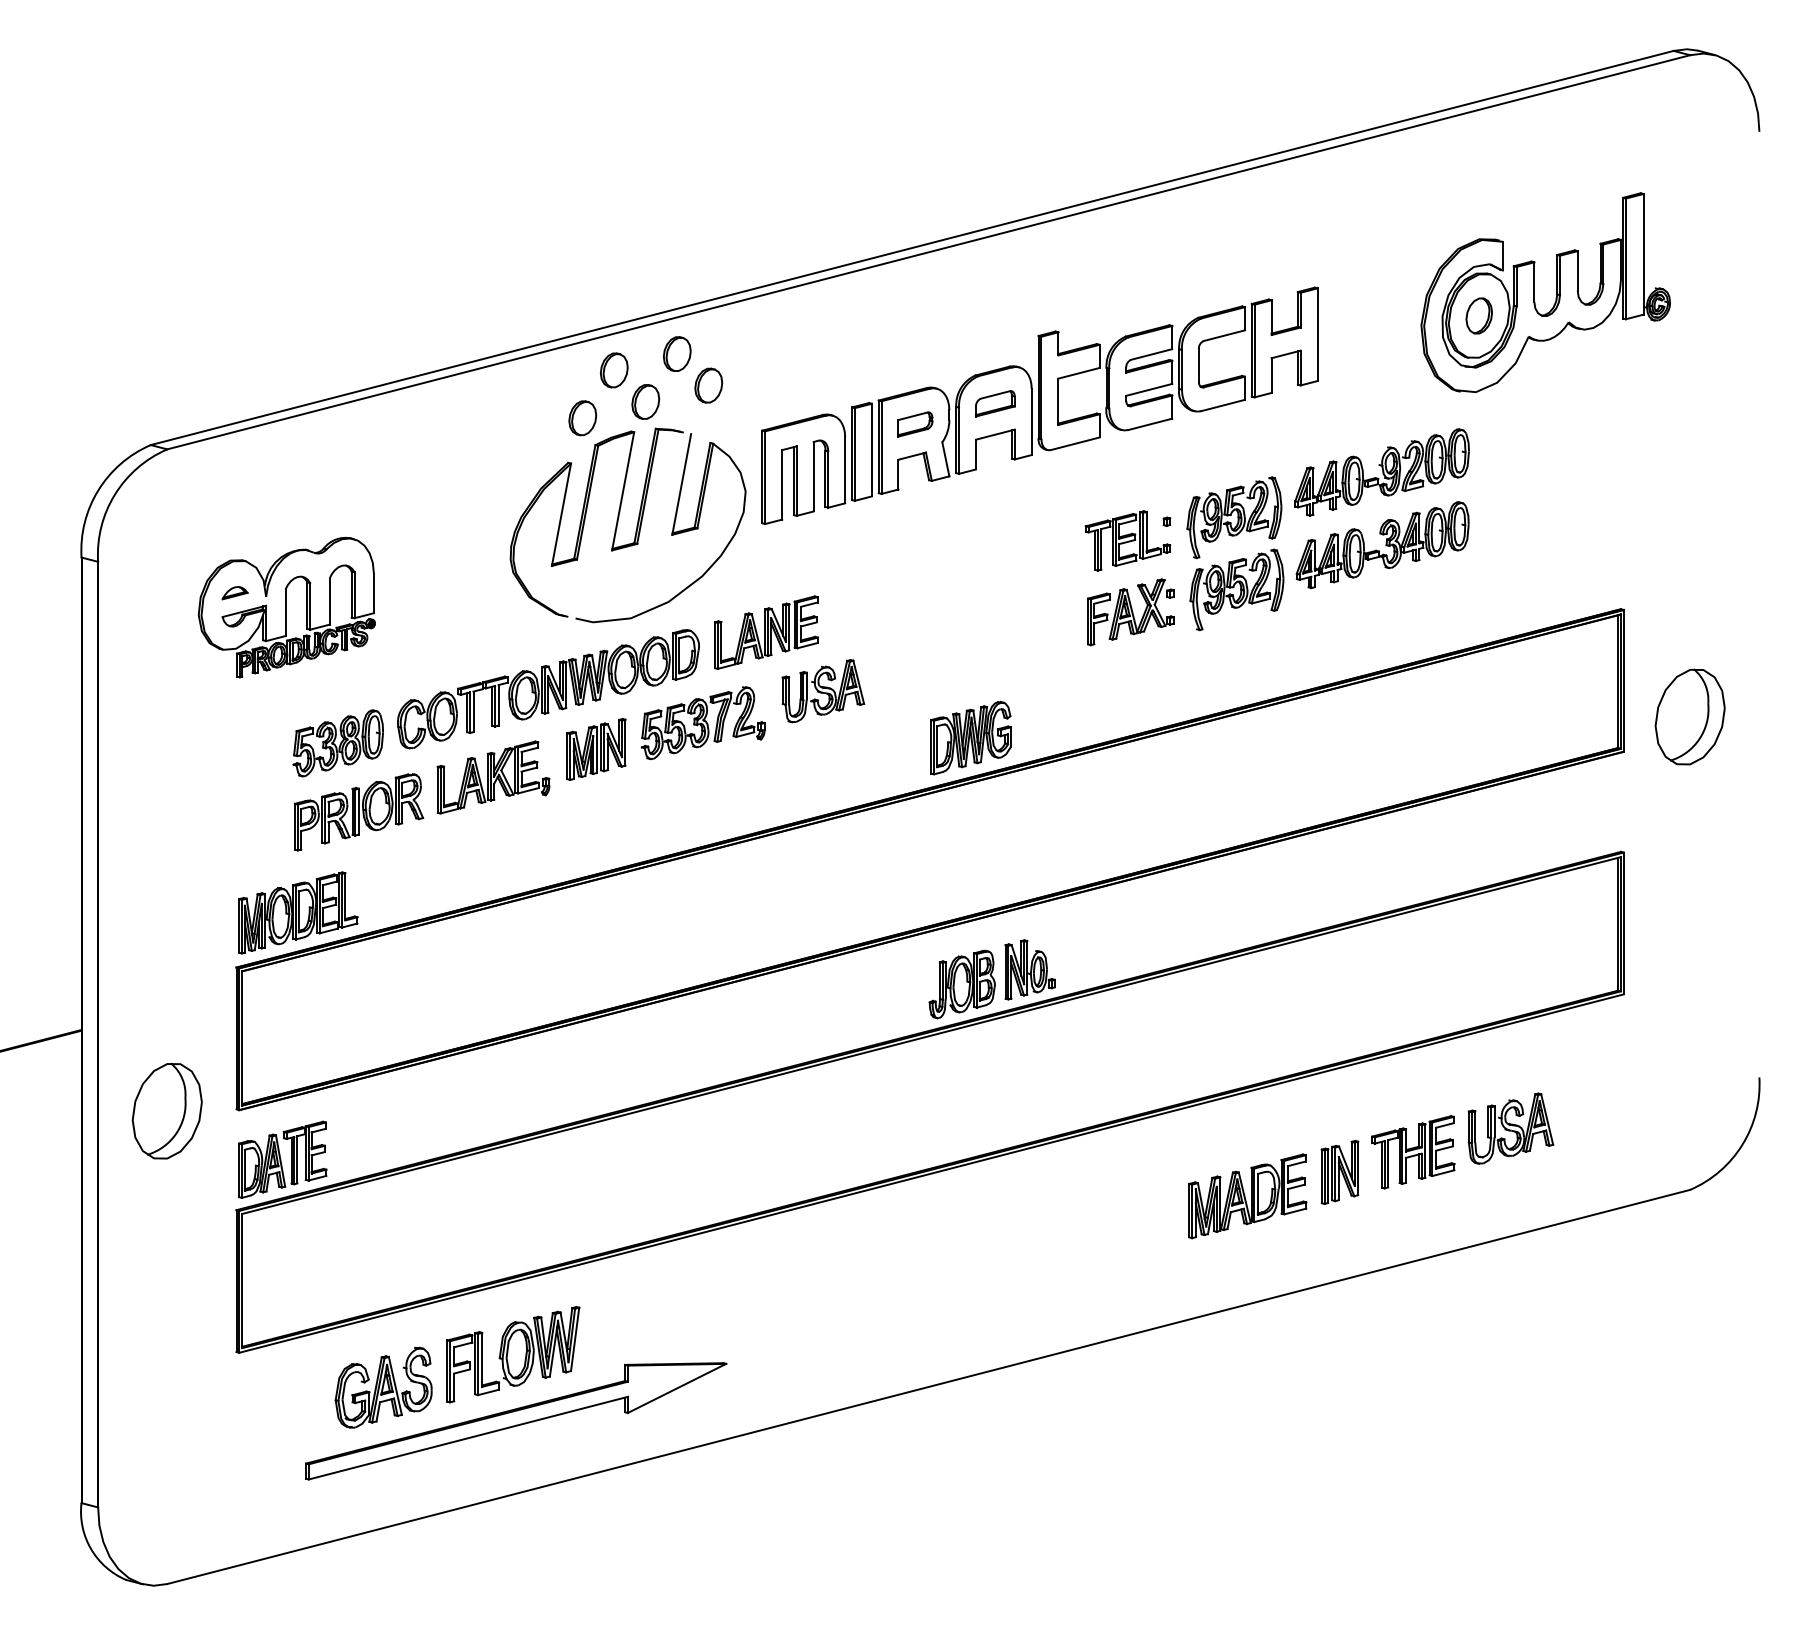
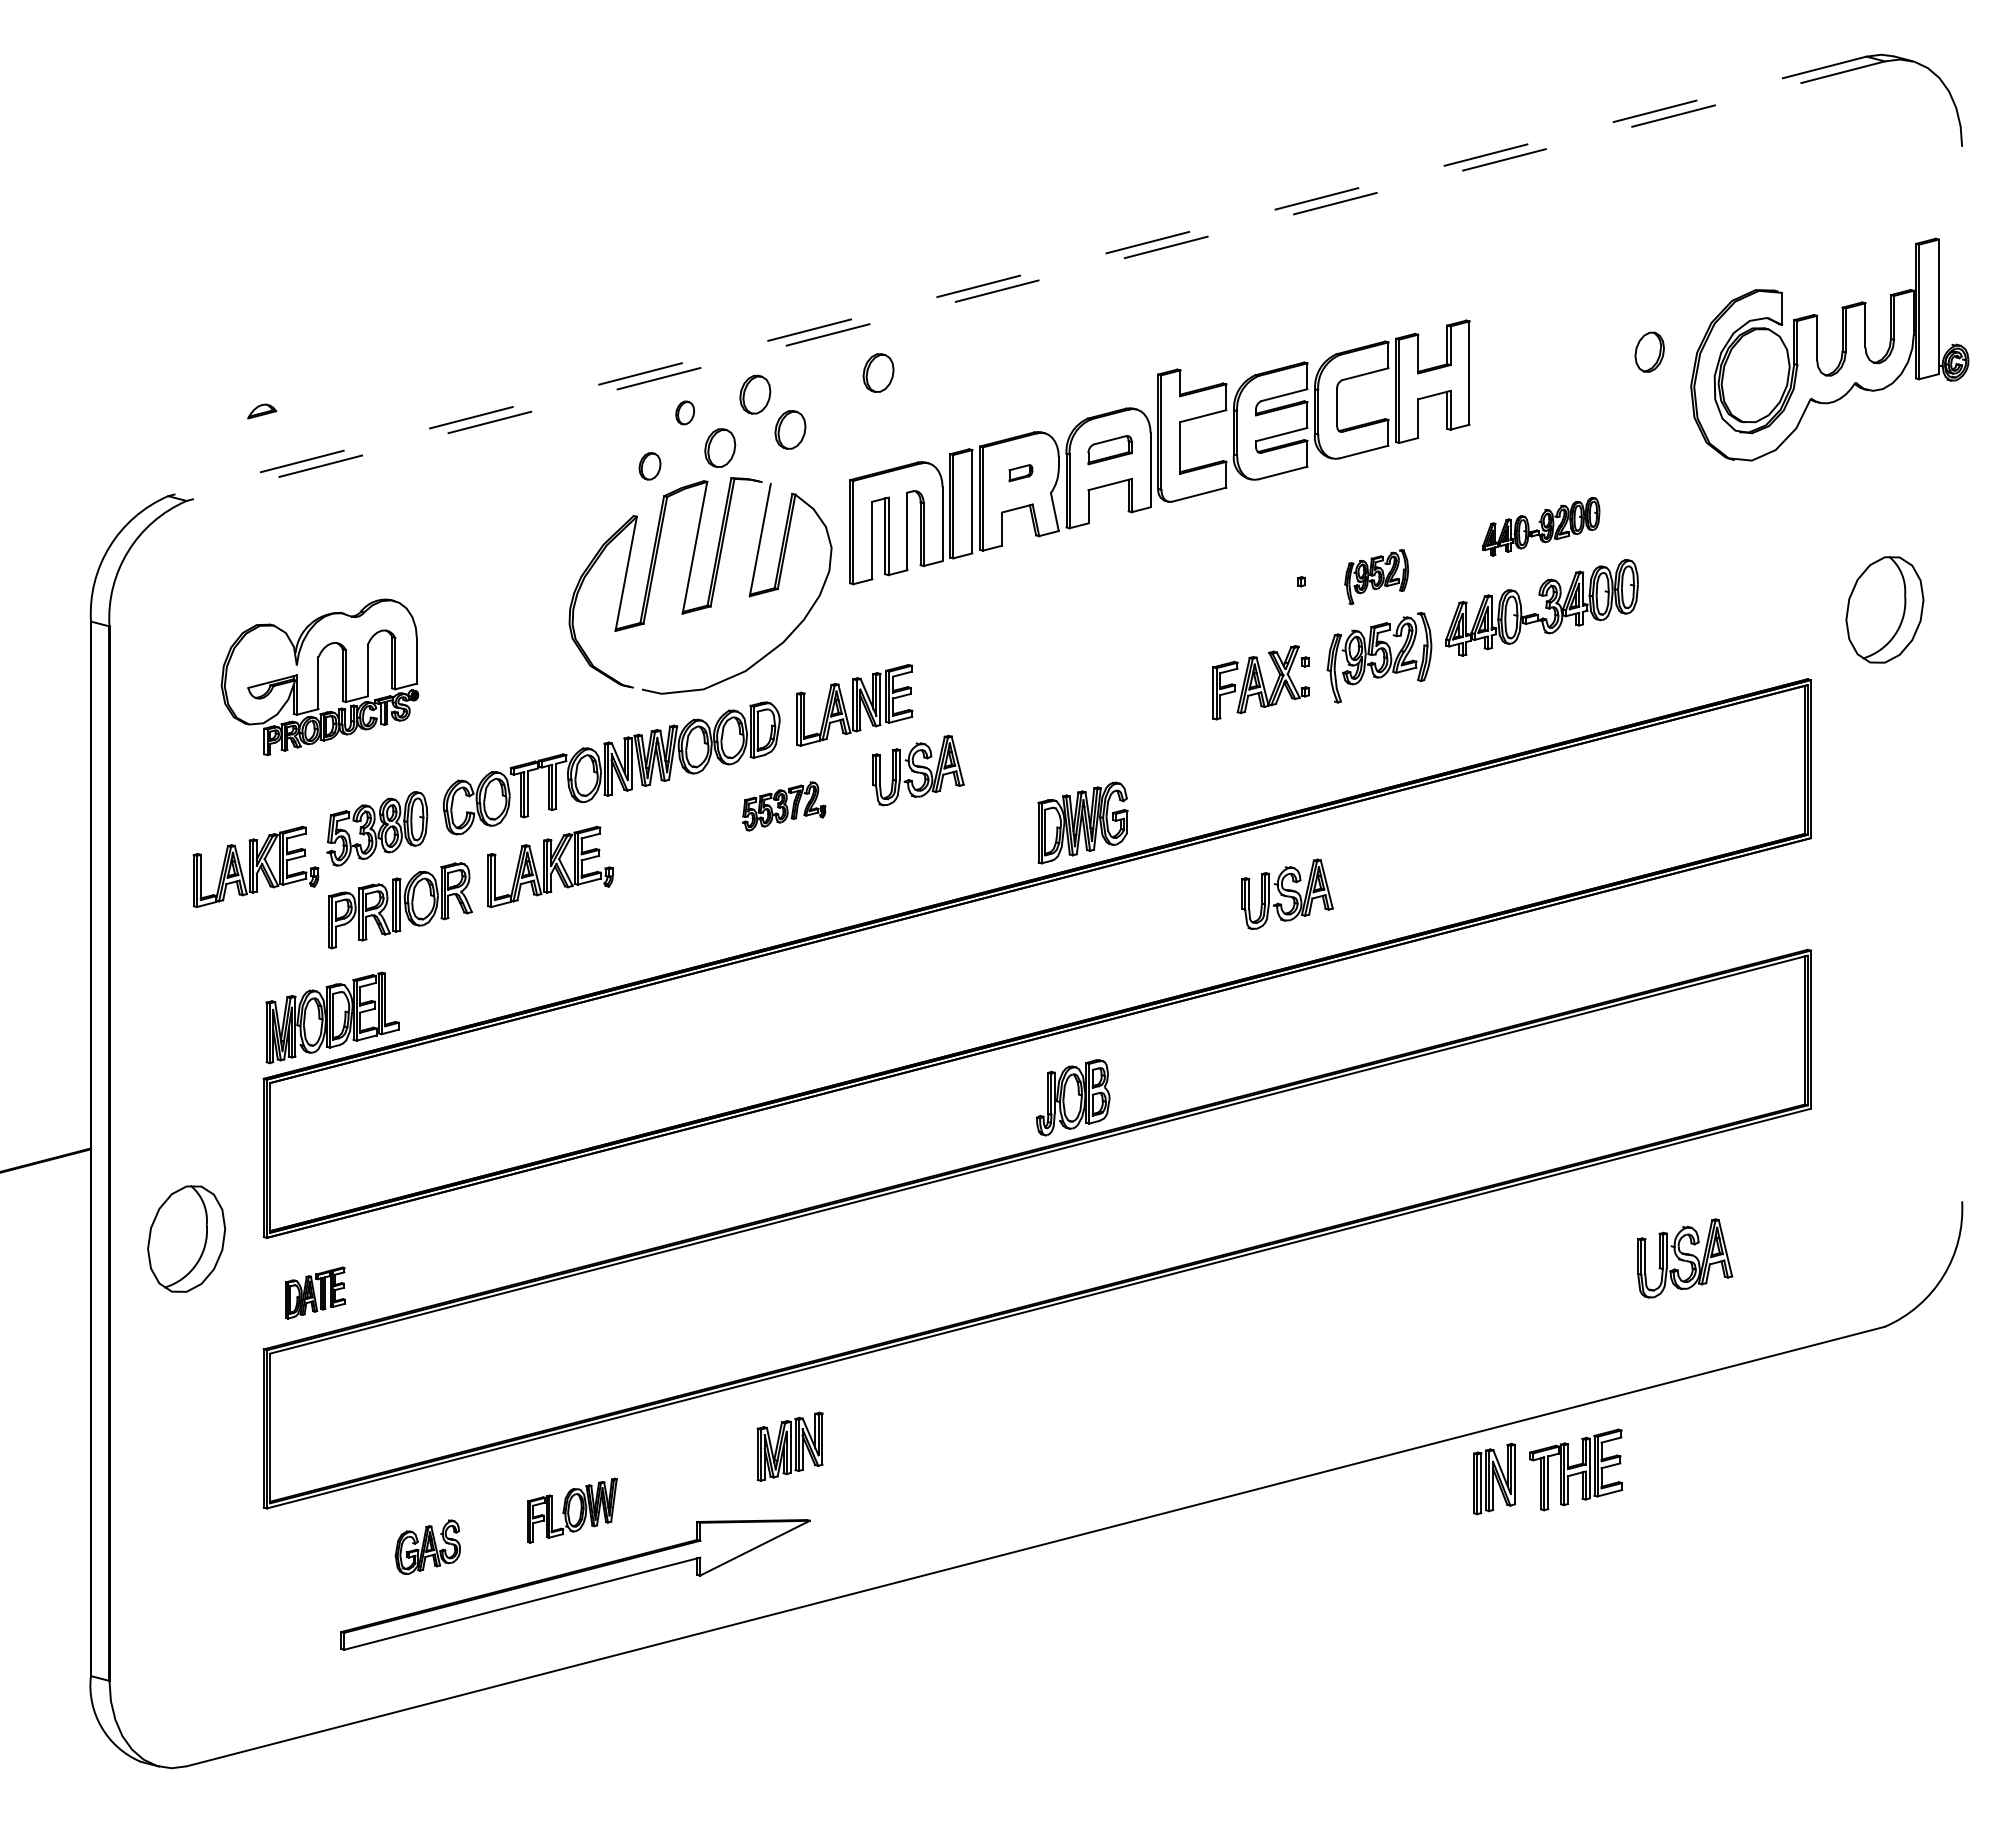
line: (912, 248) -> (1017, 276), solid -> dashed
line: (928, 252) -> (1035, 281), solid -> dashed
part: (1534, 292) -> (1817, 349), moved
part: (787, 334) -> (878, 372), added
part: (614, 370) -> (685, 413), size x0.6
part: (582, 418) -> (649, 466), size x0.7
part: (915, 424) -> (1021, 473), size x0.6
part: (1381, 472) -> (1540, 526), size x0.6
part: (1234, 517) -> (1376, 576), size x0.6
part: (1127, 540) -> (1257, 602), removed
part: (234, 593) -> (261, 411), moved
part: (1689, 716) -> (1884, 609), moved
part: (702, 723) -> (783, 806), size x0.6
part: (596, 749) -> (790, 1446), moved
part: (229, 777) -> (255, 866), added
part: (1154, 802) -> (1287, 894), added
part: (1029, 969) -> (1148, 1081), removed
part: (1413, 1152) -> (1576, 1470), moved
part: (282, 1159) -> (315, 1292), size x0.6
part: (1339, 1171) -> (1493, 1478), moved
part: (1247, 1196) -> (1391, 1334), removed
part: (513, 1354) -> (572, 1510), size x0.6
part: (383, 1387) -> (427, 1547), size x0.6

